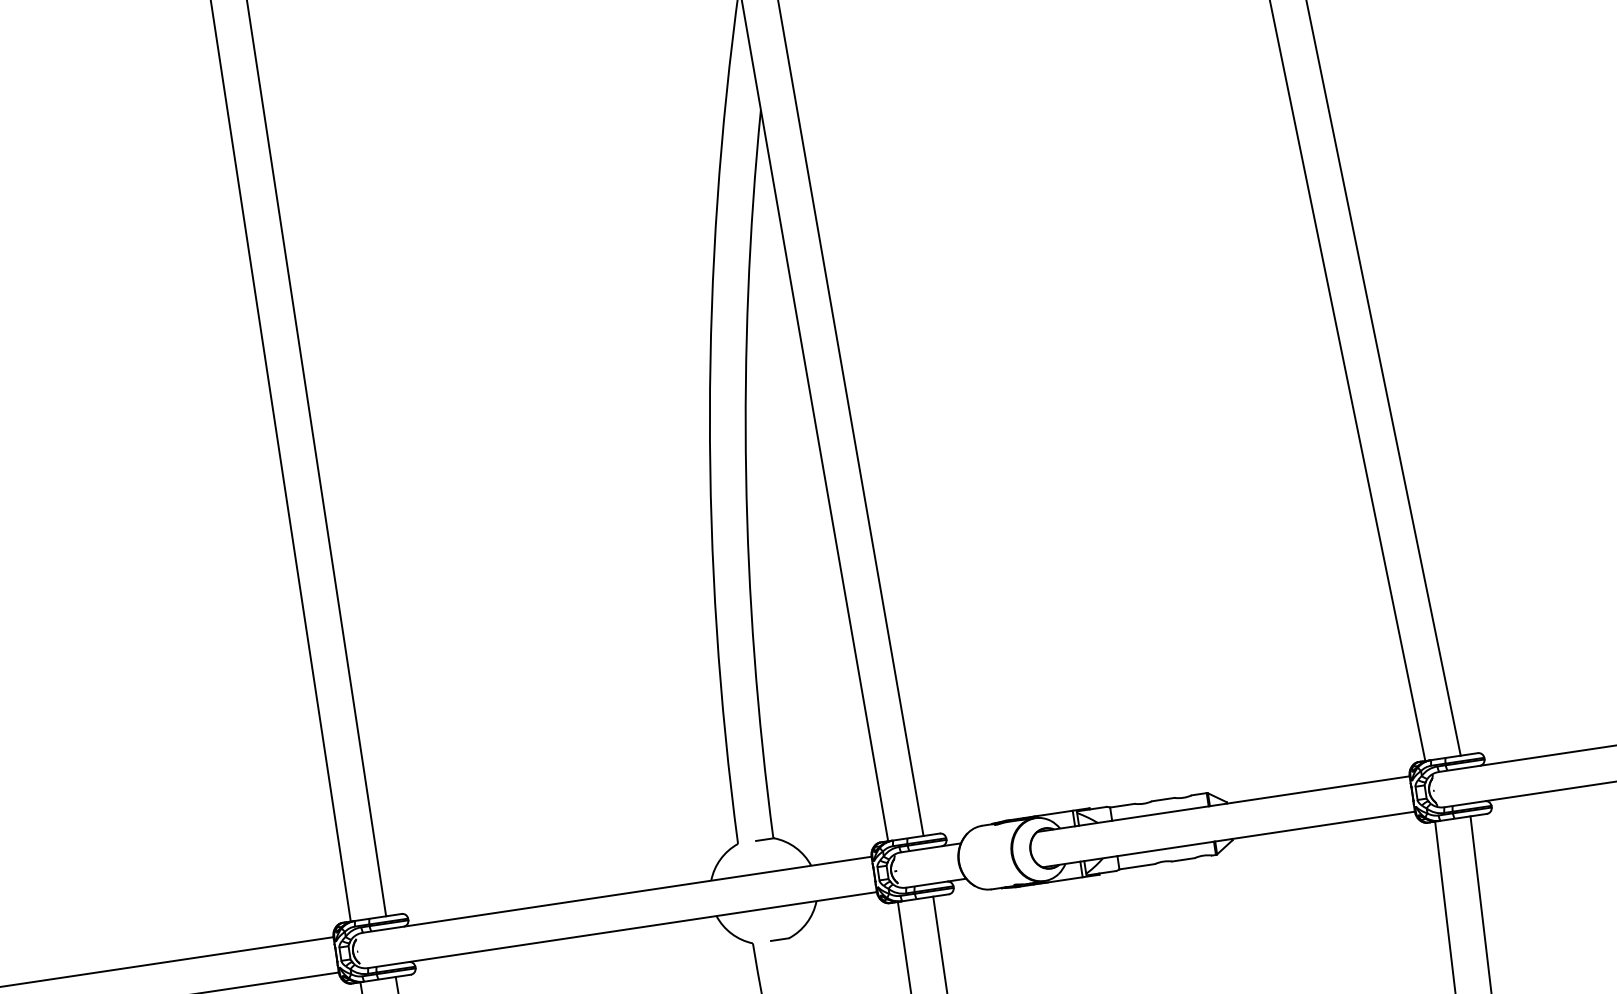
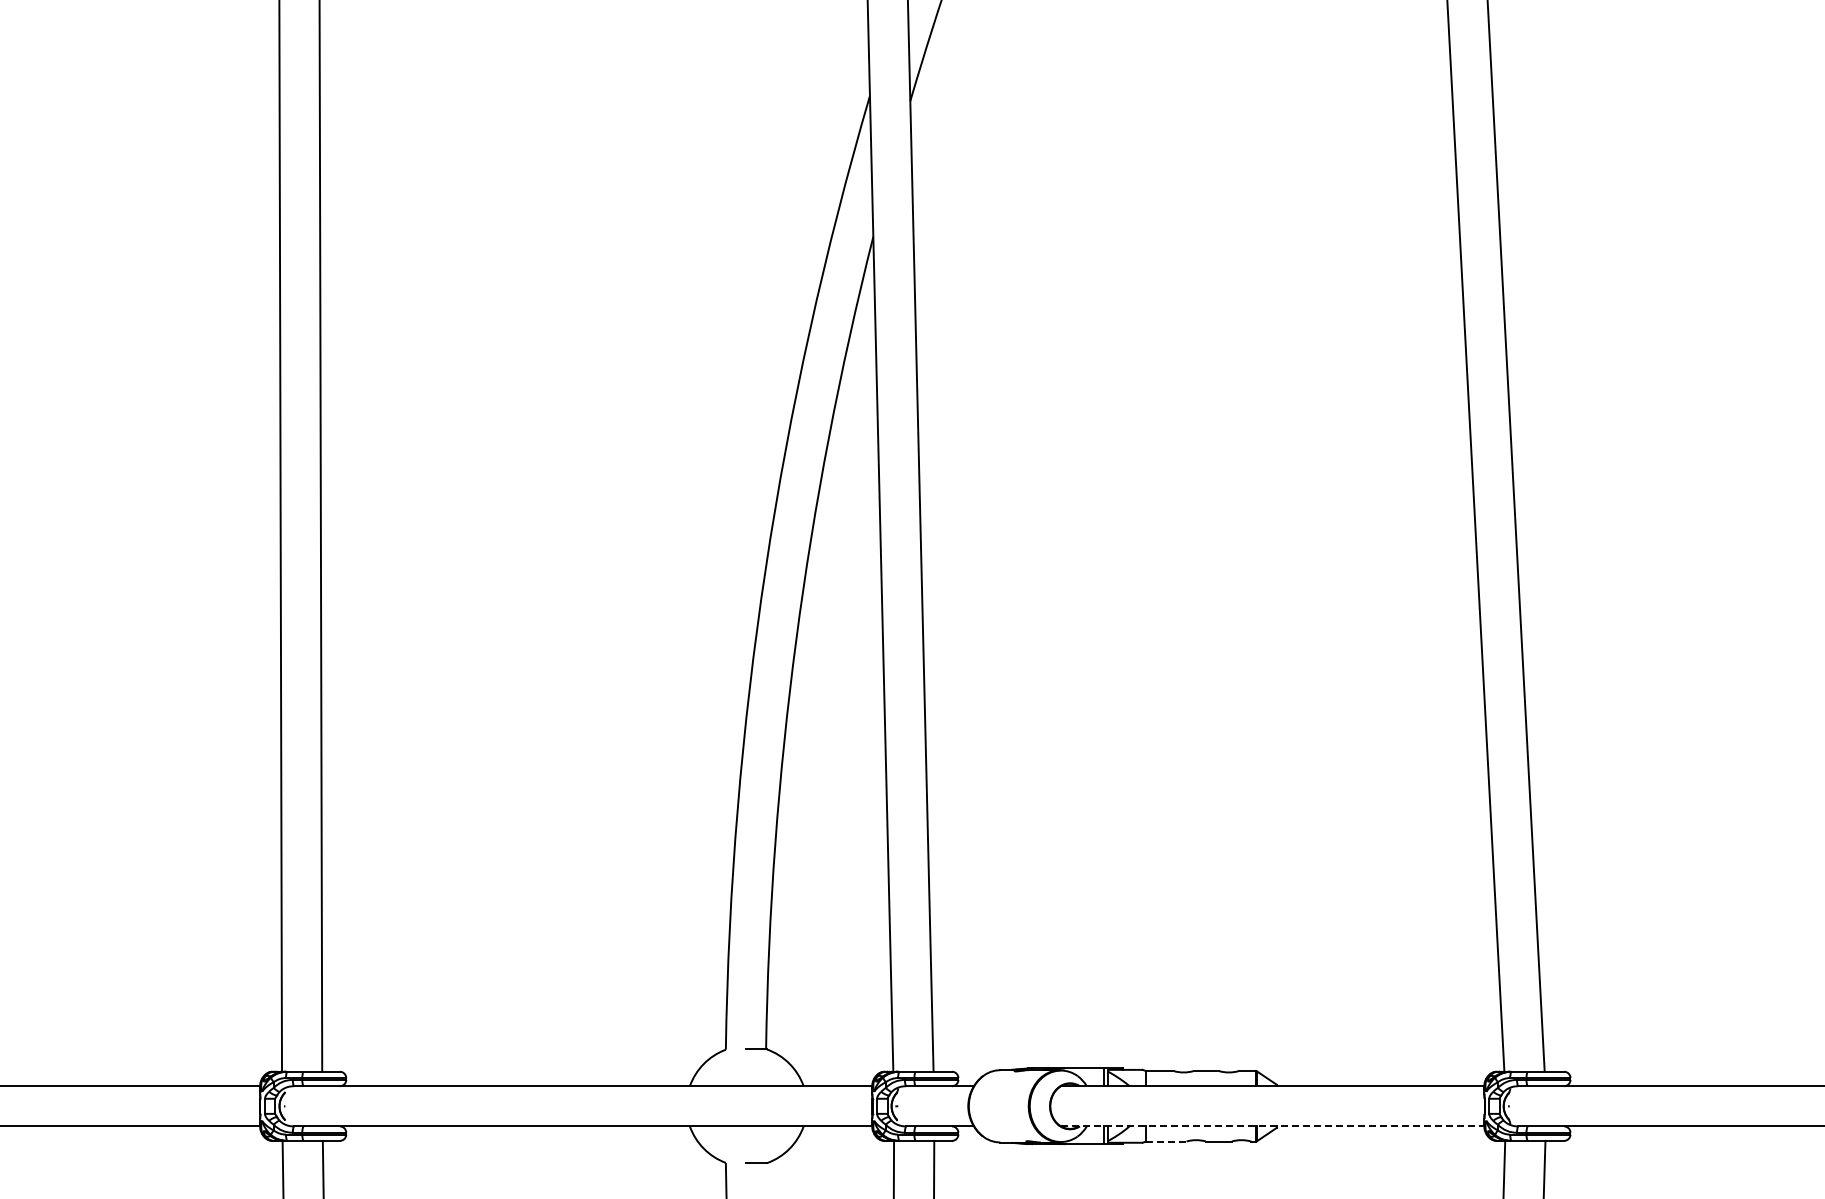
line: (1228, 839) -> (1272, 1126), solid -> dashed
line: (1137, 866) -> (1166, 1141), solid -> dashed

